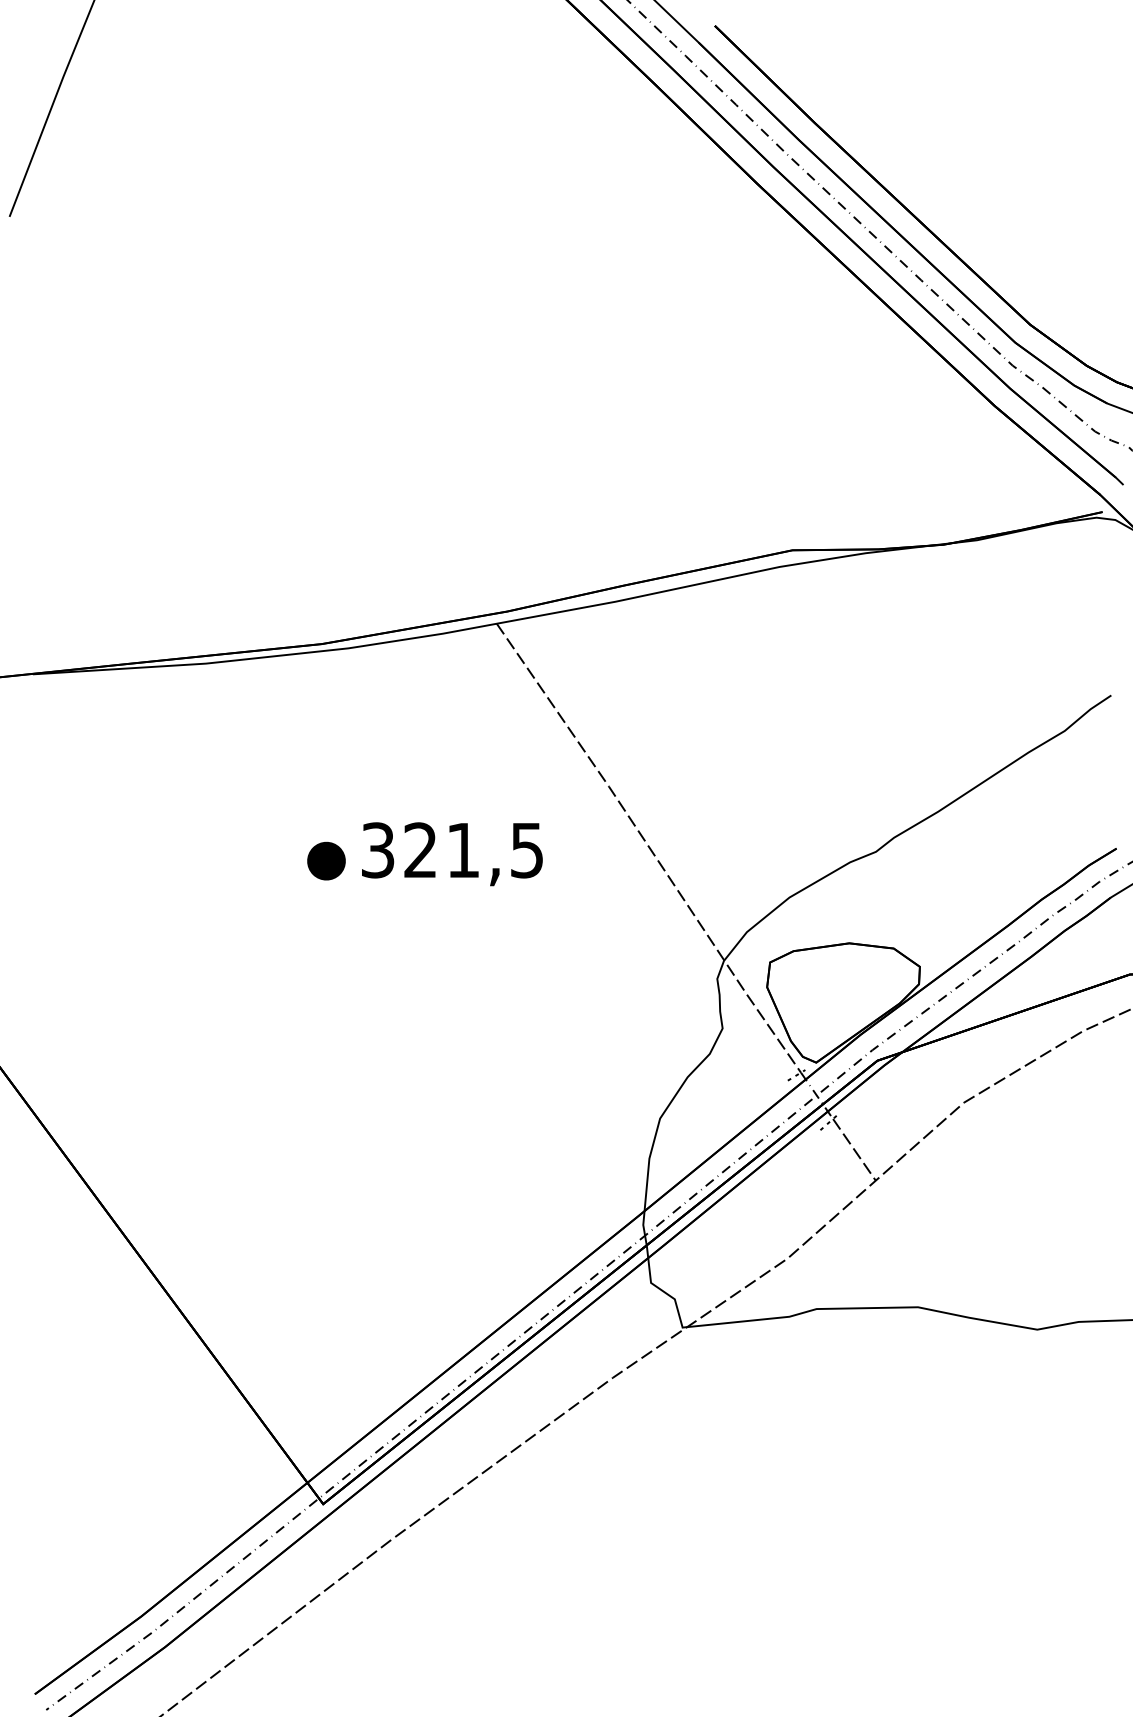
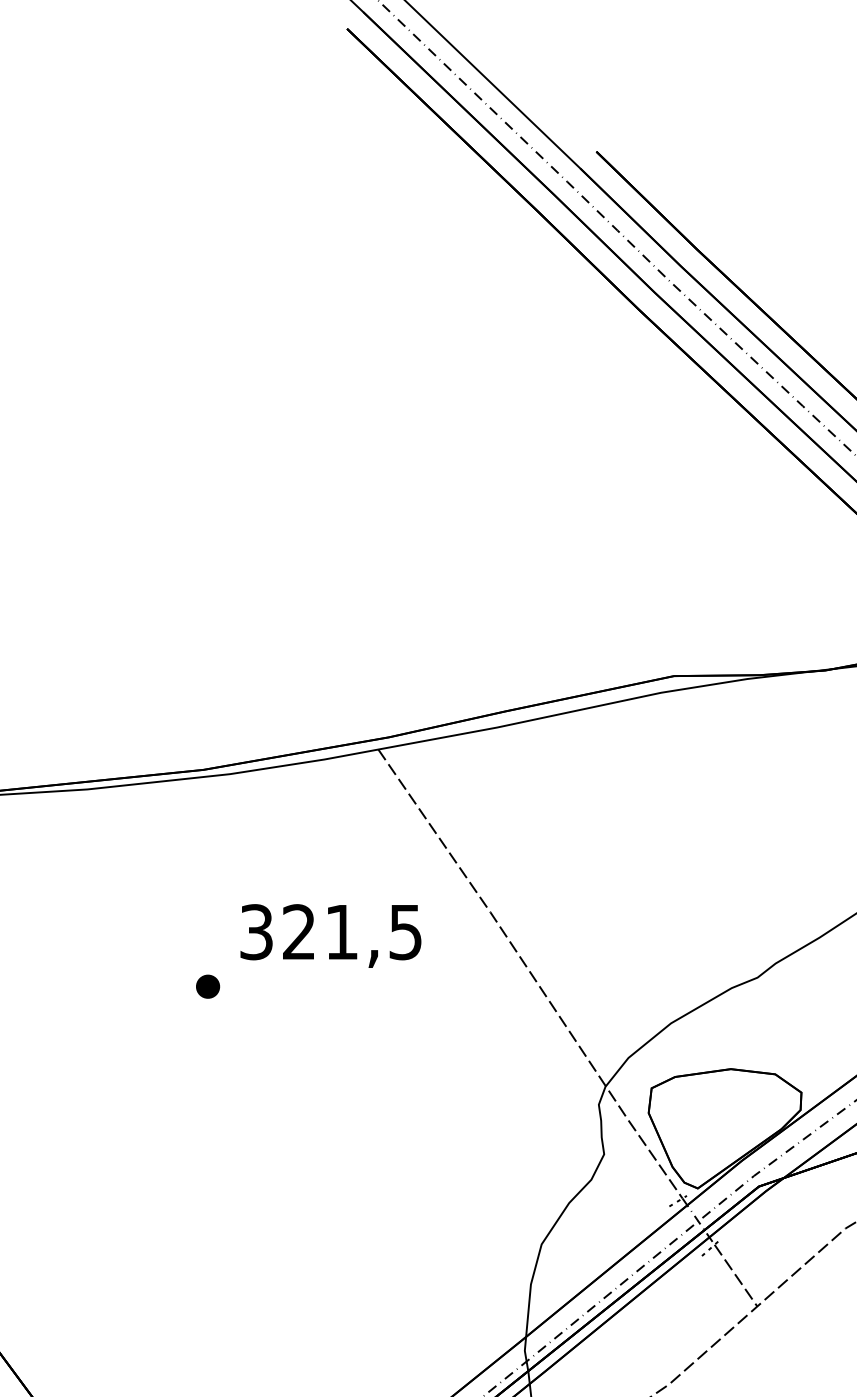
text: (452, 854) -> (331, 936), moved
part: (326, 860) -> (208, 986), size x0.62

